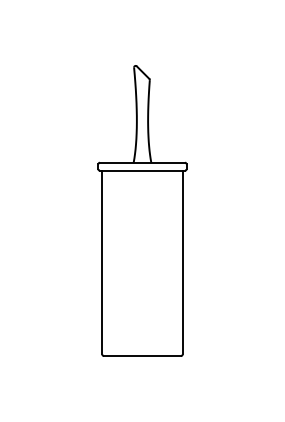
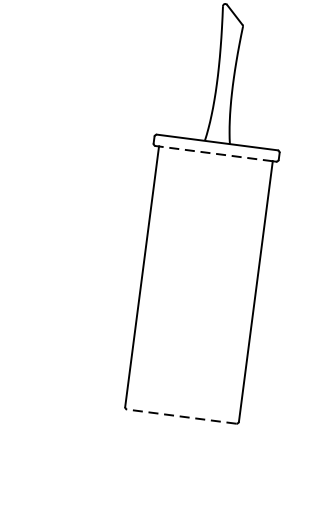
line: (142, 170) -> (215, 153), solid -> dashed
line: (142, 356) -> (181, 417), solid -> dashed

